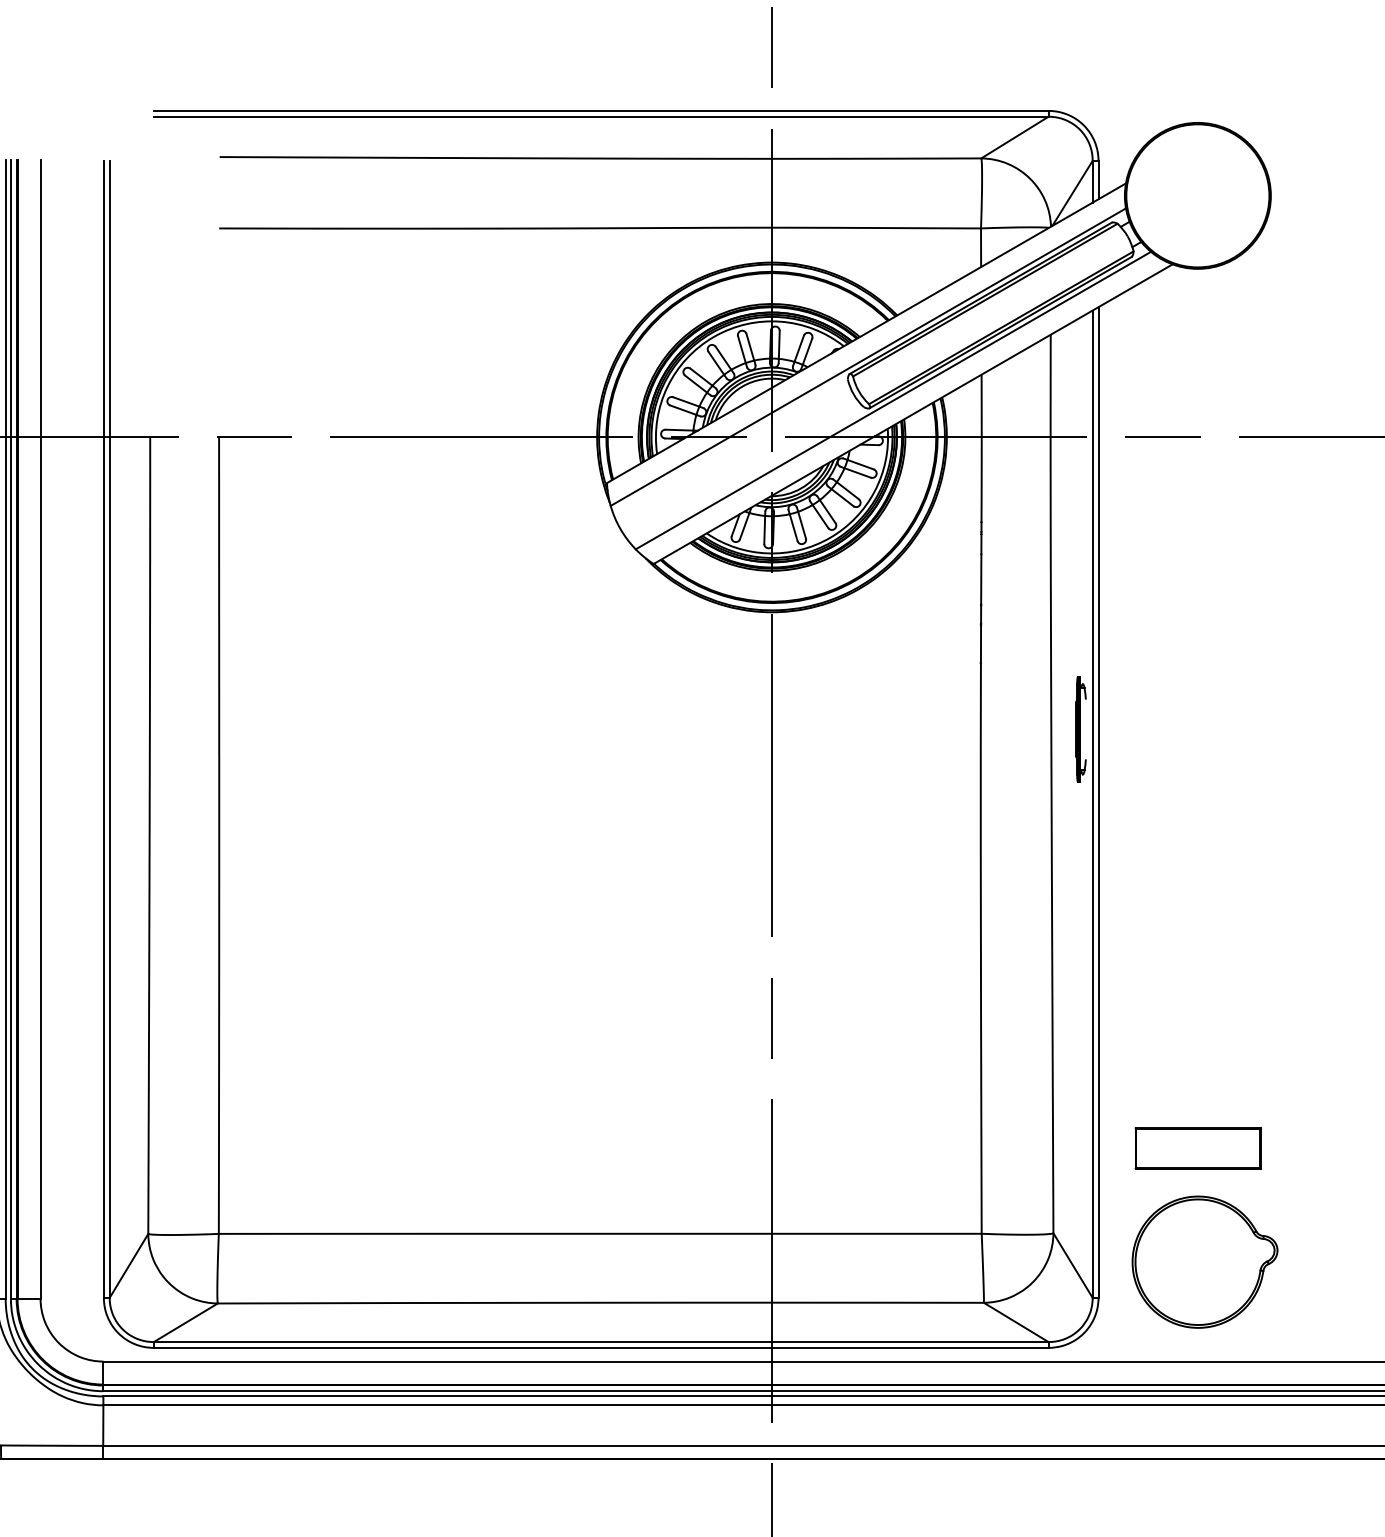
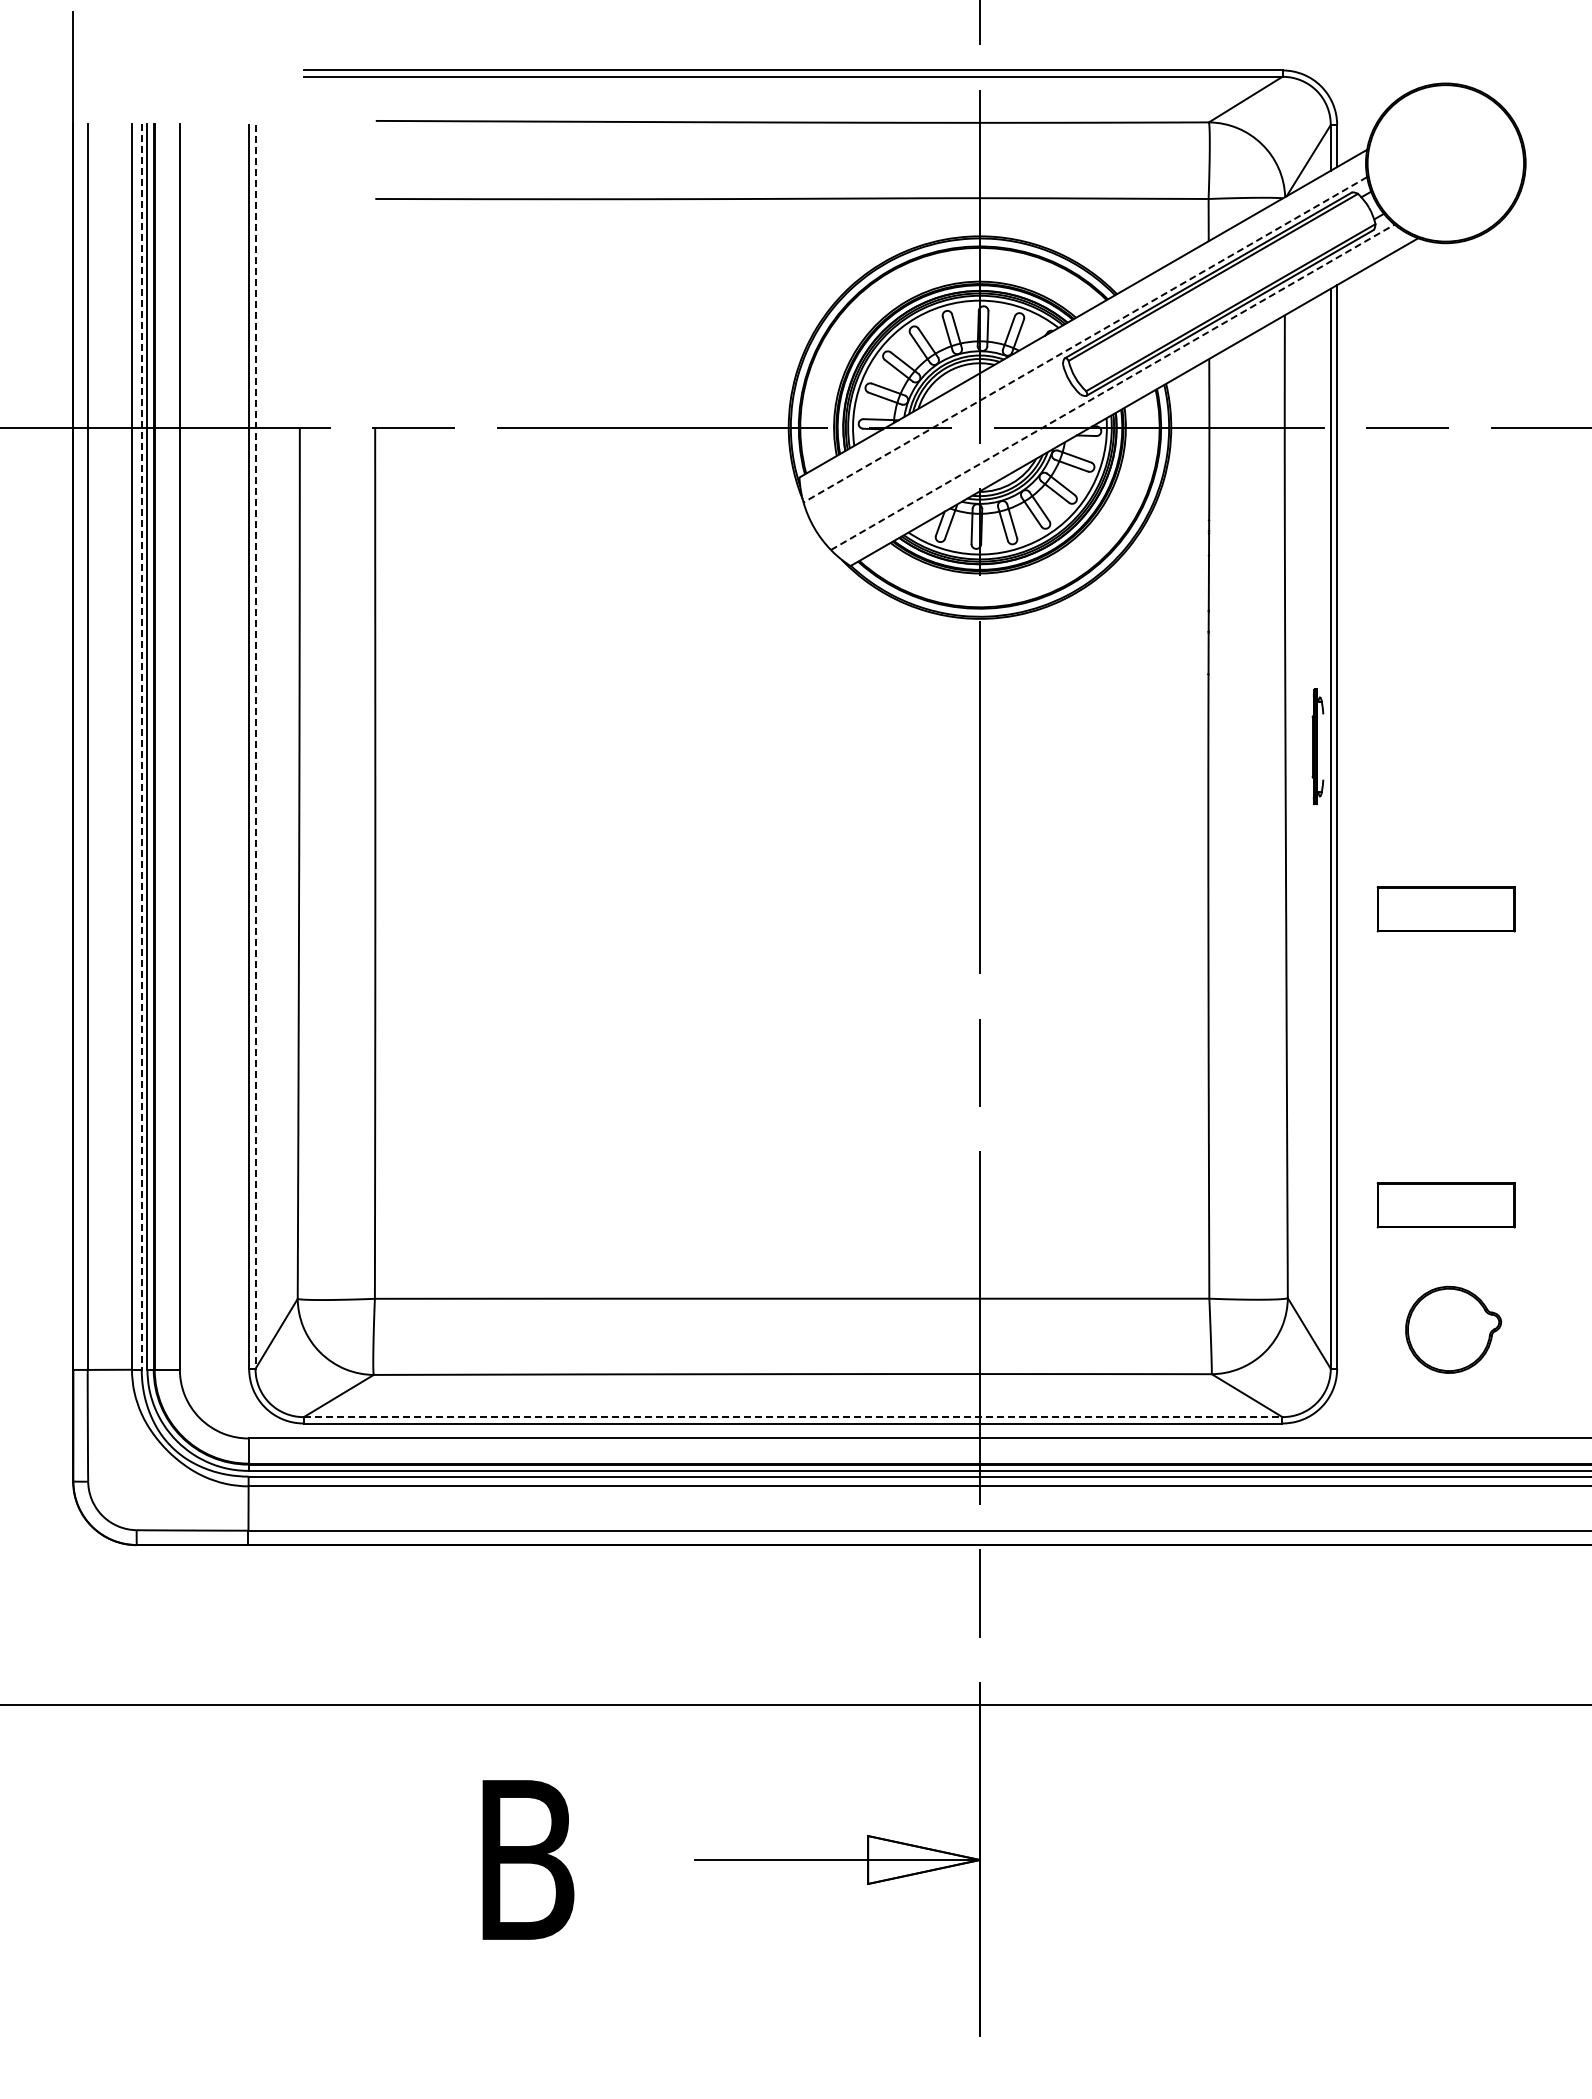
line: (867, 357) -> (1084, 340), solid -> dashed
line: (894, 400) -> (1113, 387), solid -> dashed
line: (5, 728) -> (141, 746), solid -> dashed
line: (109, 728) -> (255, 746), solid -> dashed
part: (1197, 877) -> (1445, 909), added
part: (1204, 1261) -> (1453, 1329), size x0.6
line: (601, 1342) -> (793, 1417), solid -> dashed

